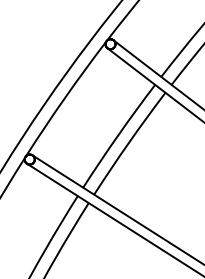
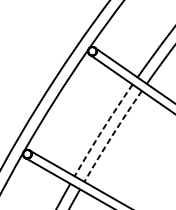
arc: (118, 135) -> (103, 129), solid -> dashed
arc: (128, 143) -> (112, 136), solid -> dashed

